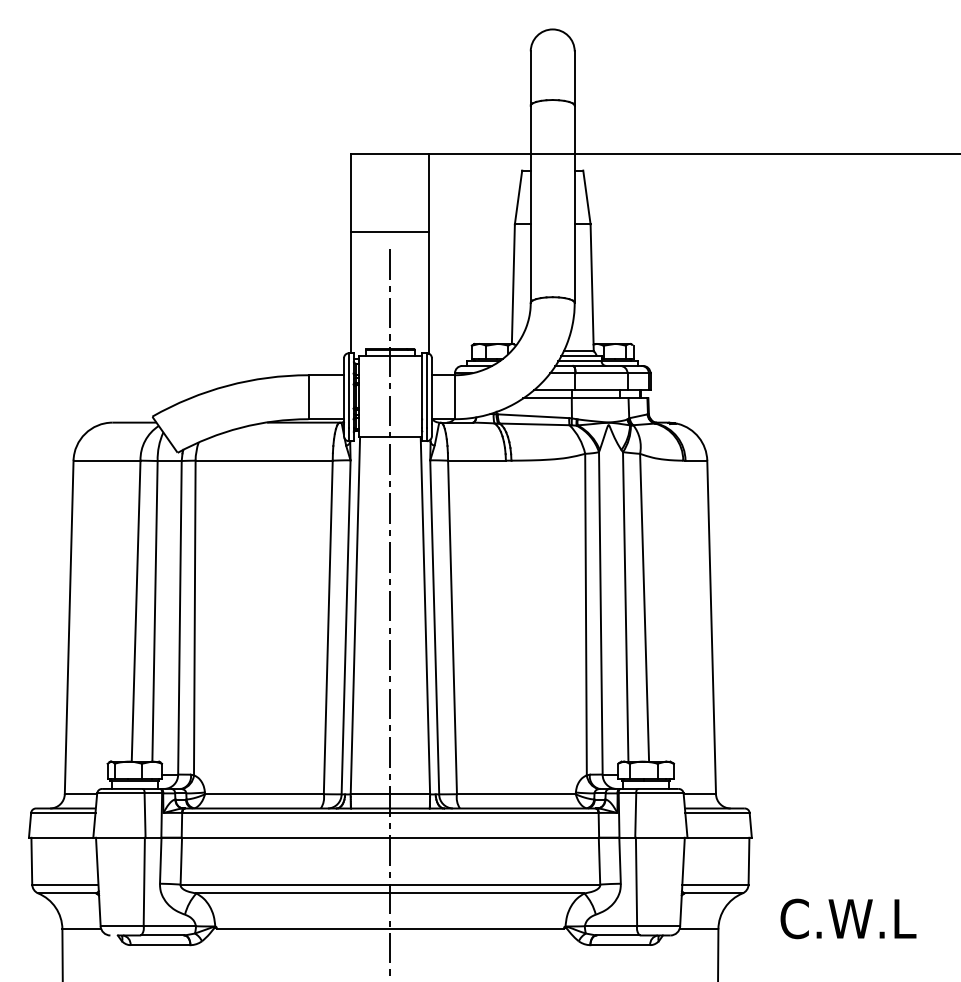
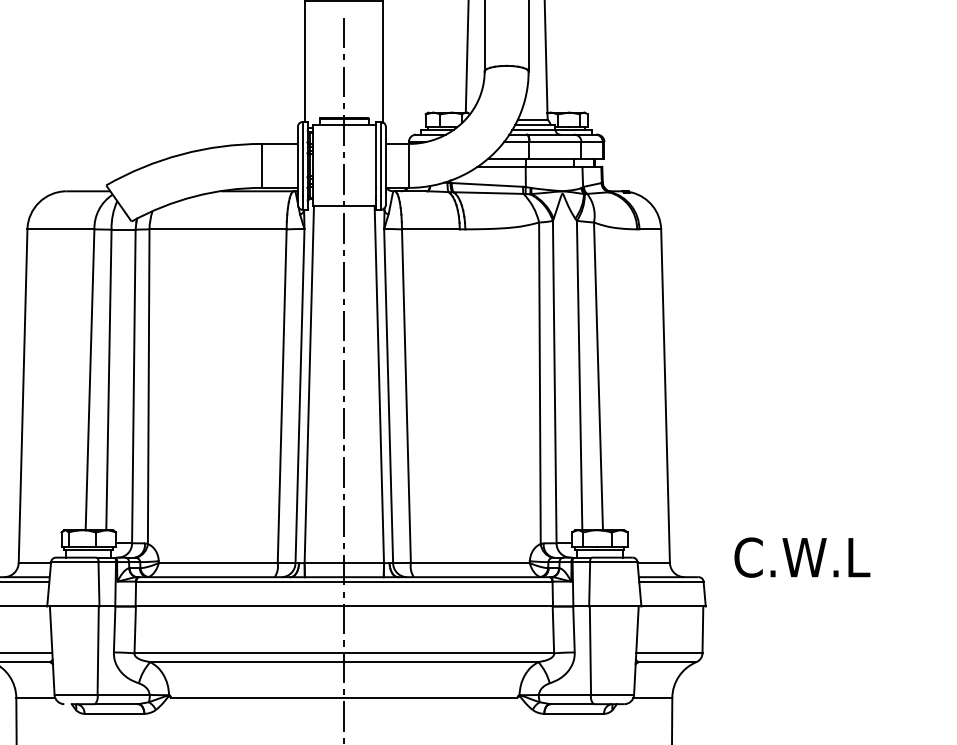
text: (848, 918) -> (802, 557), moved

